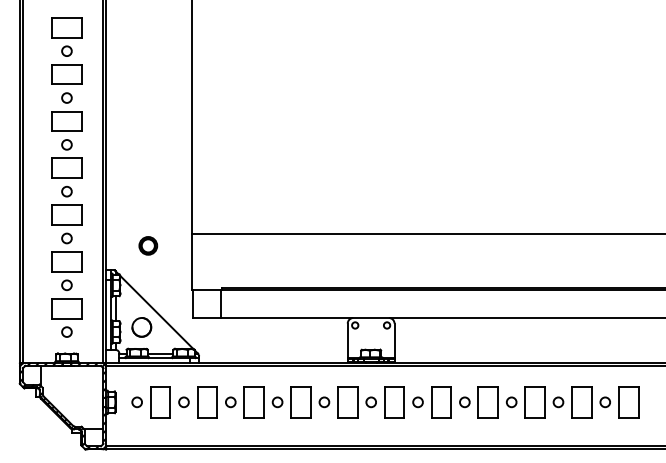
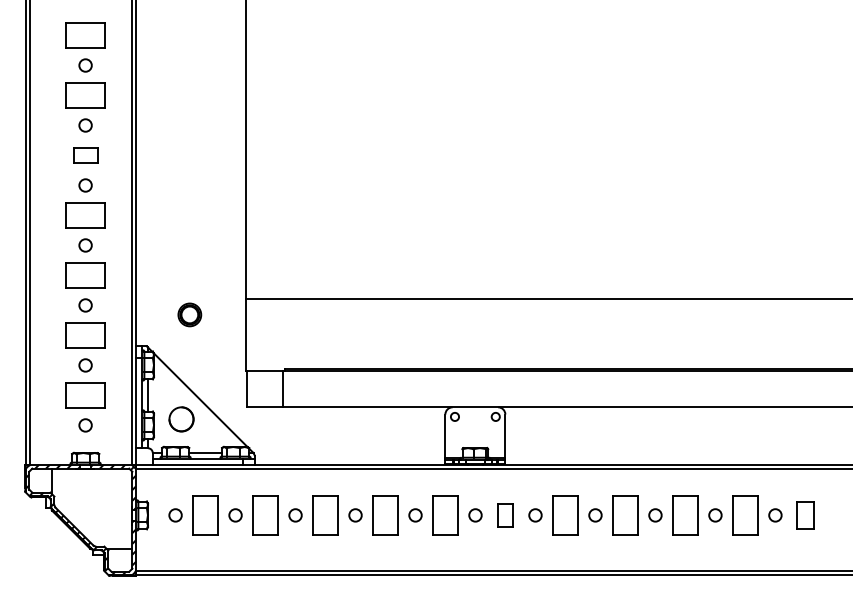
part: (66, 121) -> (85, 155), size x0.6
part: (394, 402) -> (505, 515), size x0.6
part: (628, 402) -> (805, 515), size x0.7

